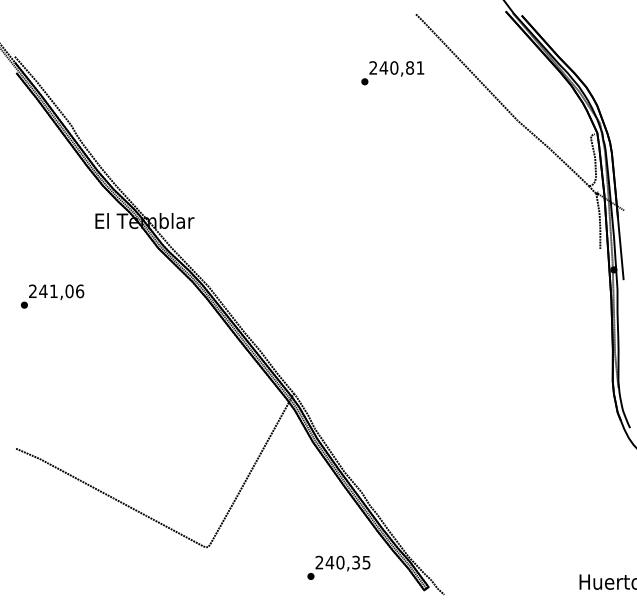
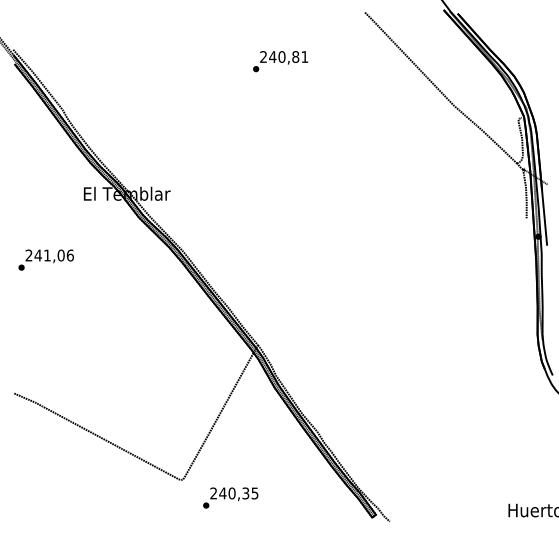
text: (392, 73) -> (280, 61), moved
text: (338, 567) -> (230, 497), moved

